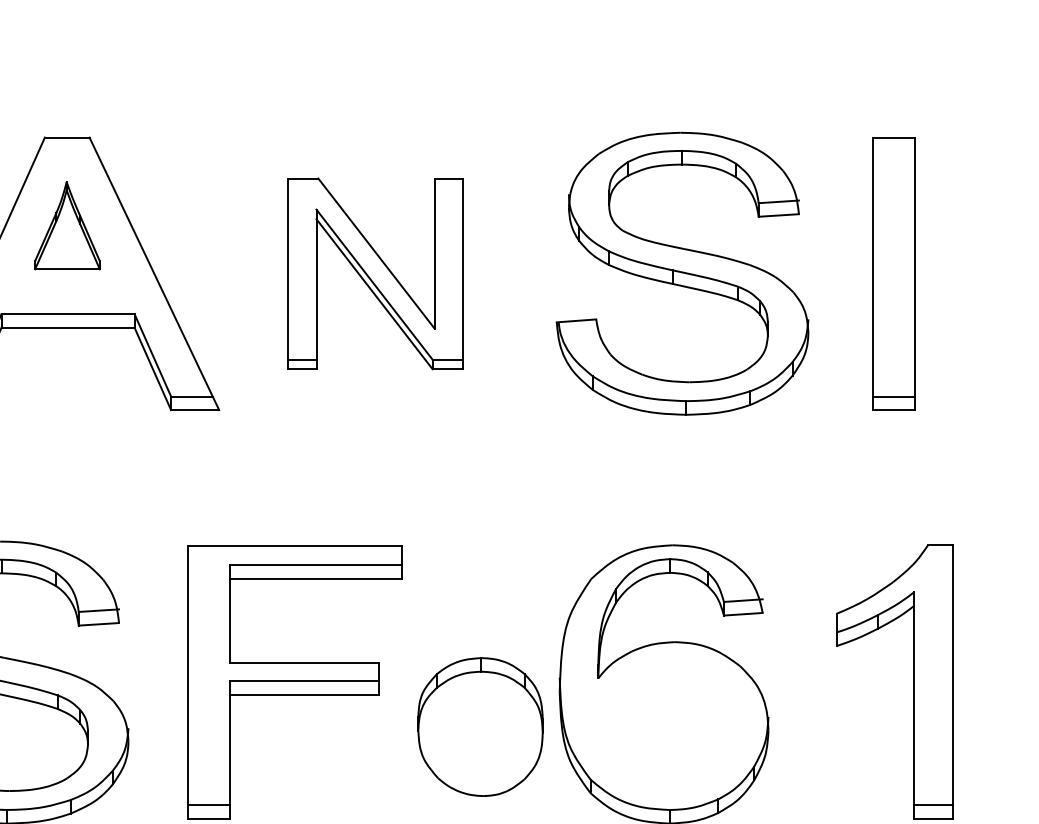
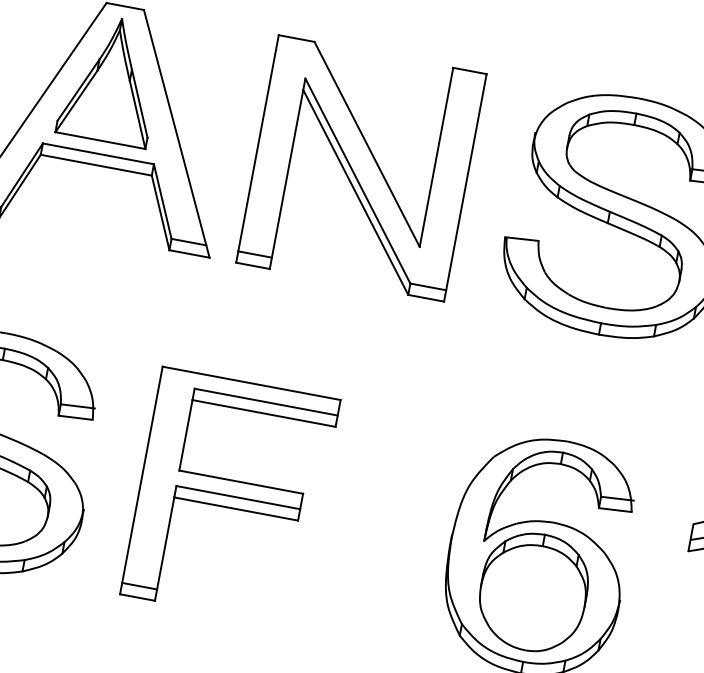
part: (67, 225) -> (111, 79), size x1.67
part: (375, 273) -> (361, 168), size x1.43
part: (480, 726) -> (533, 591), moved

